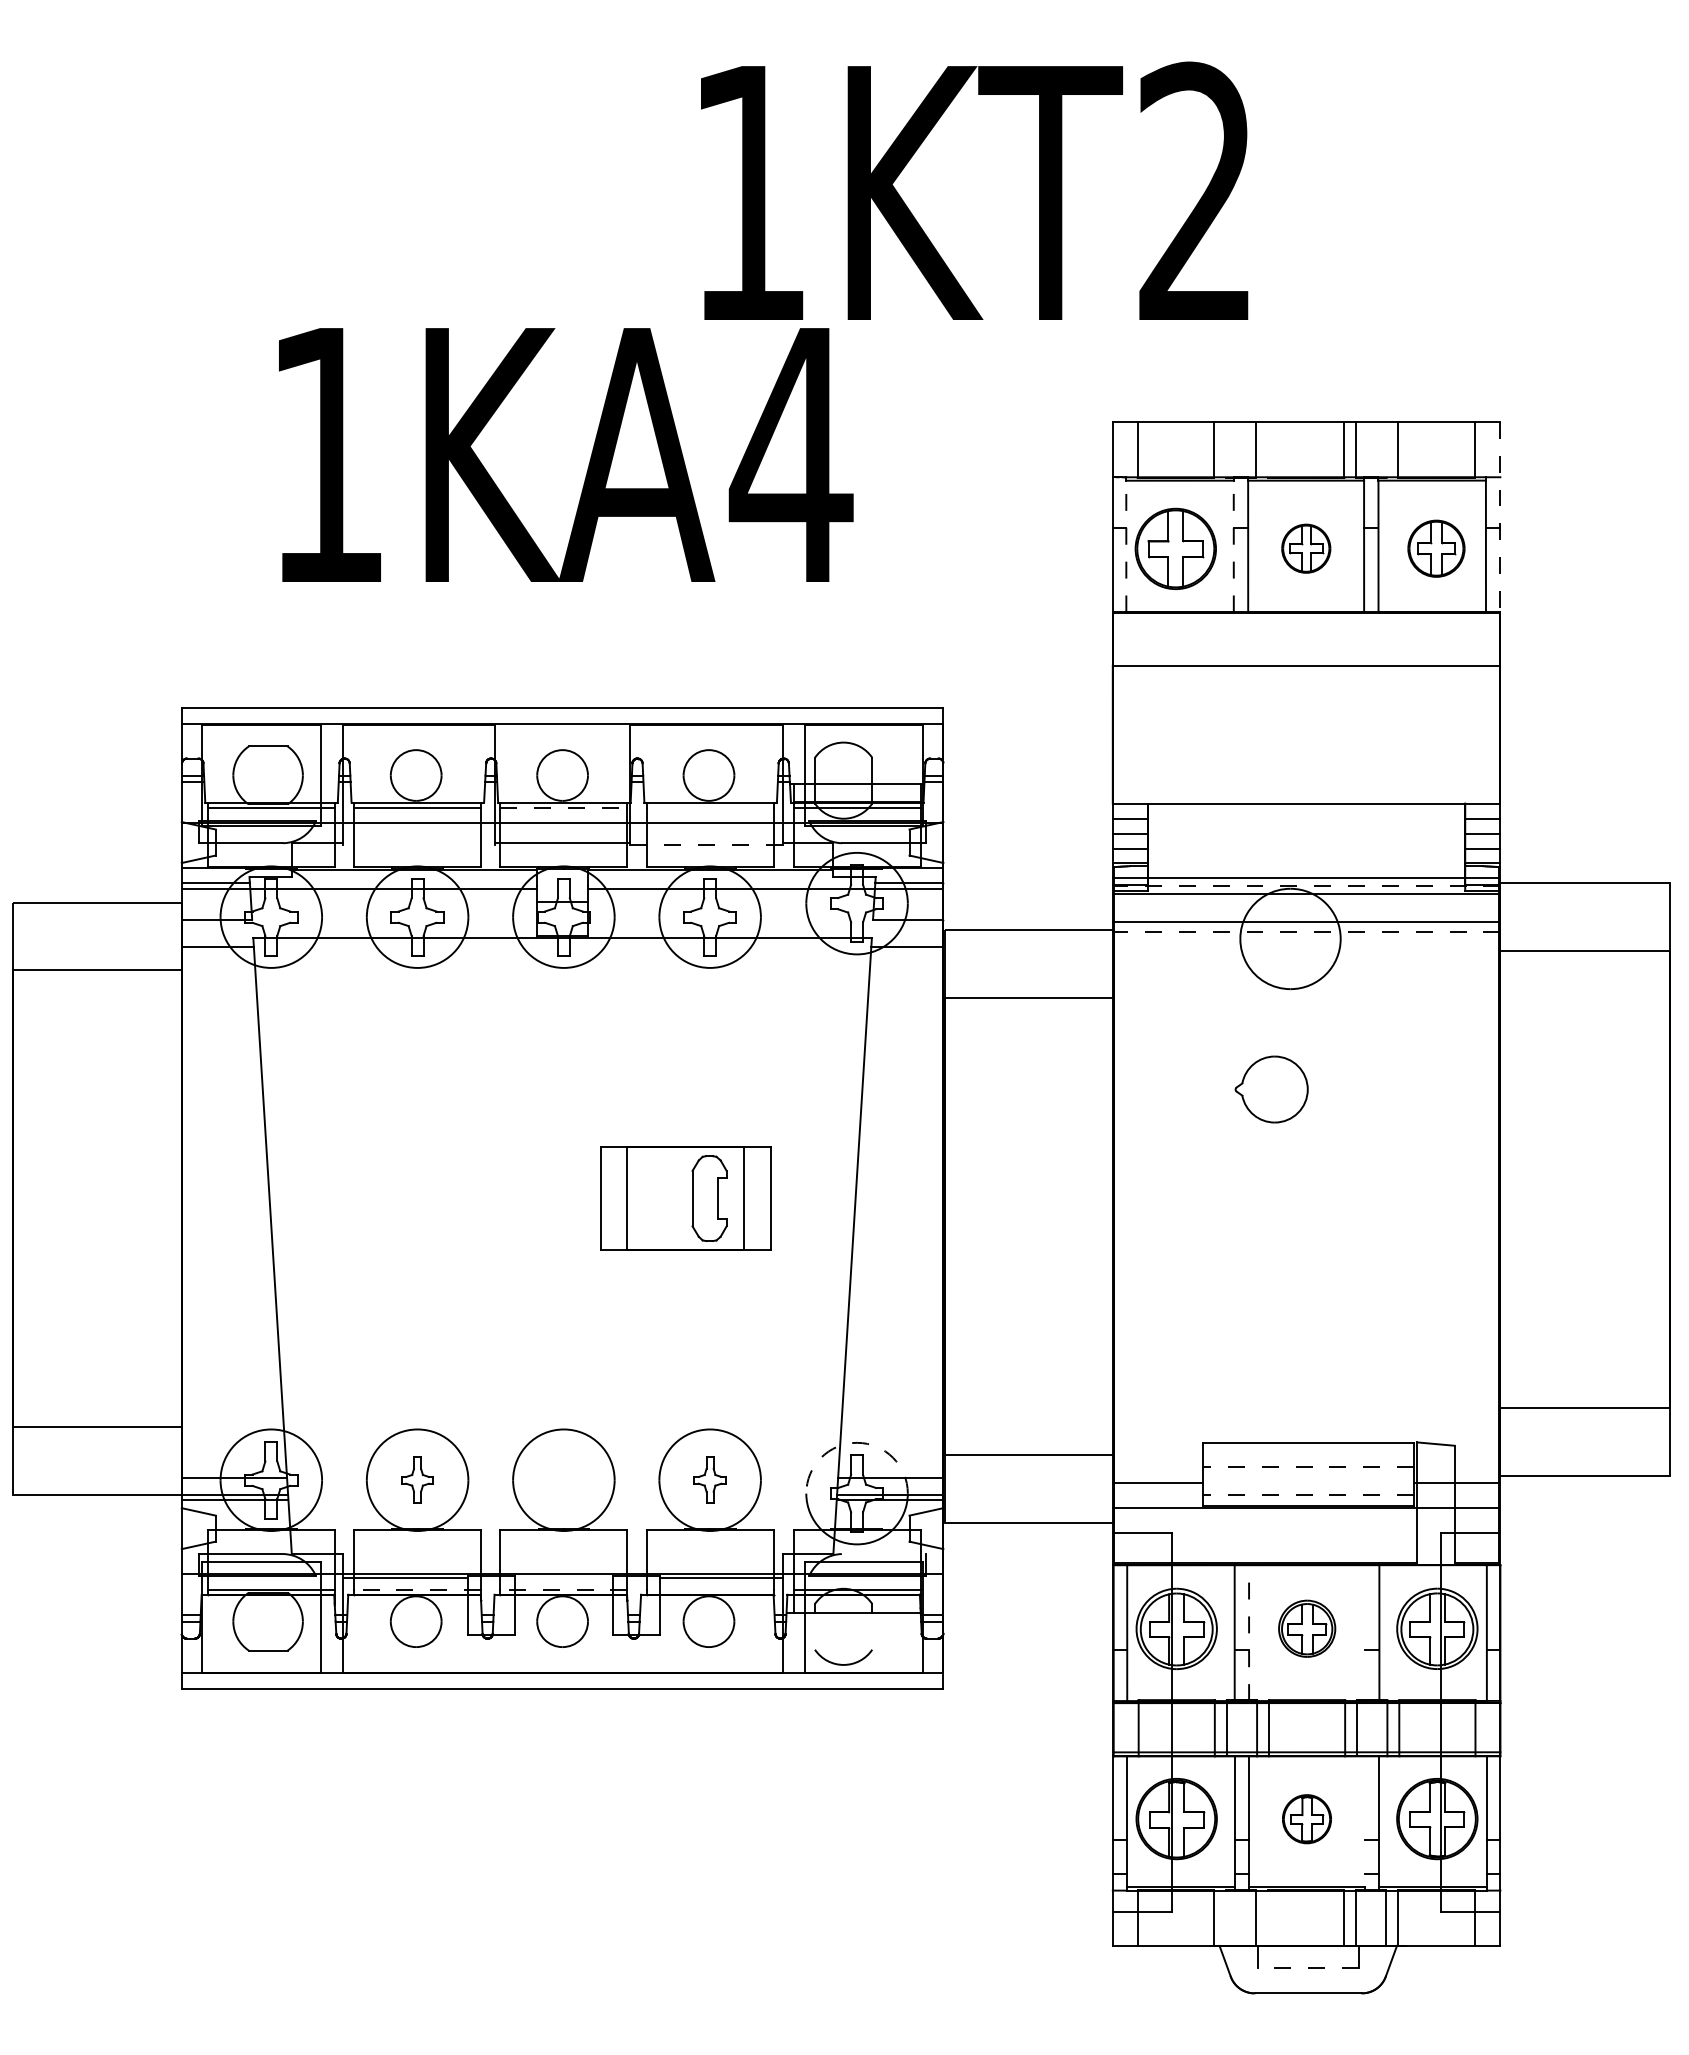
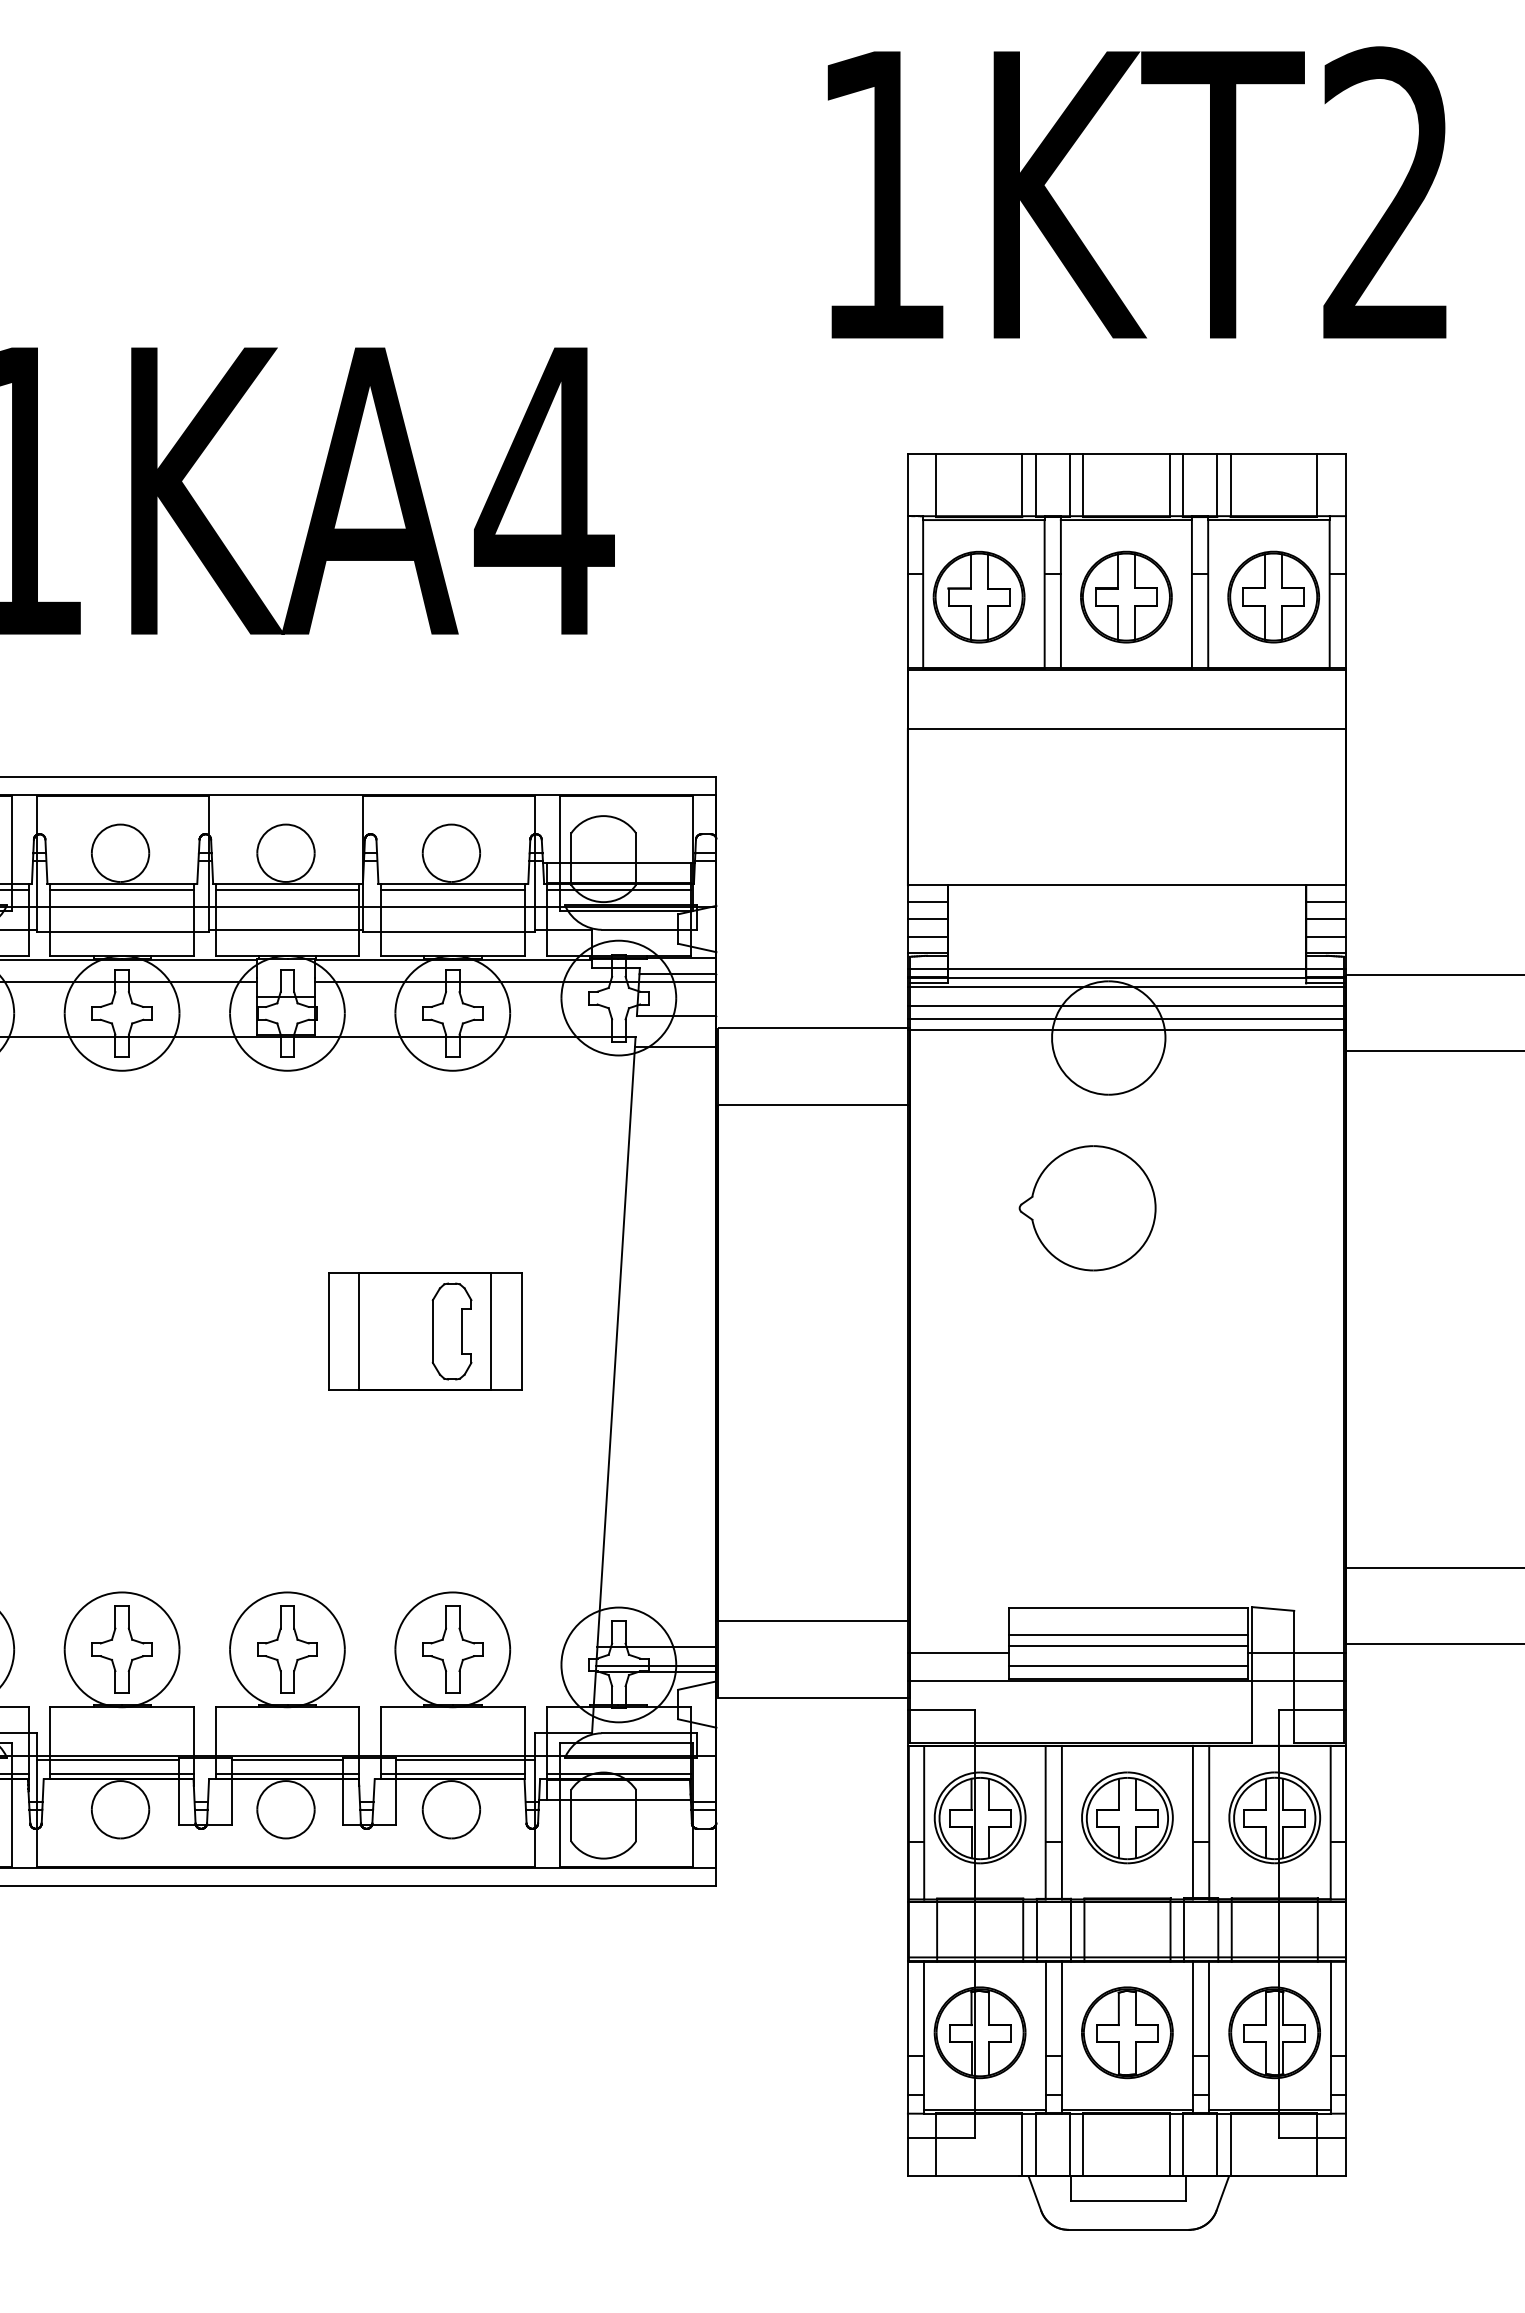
text: (974, 190) -> (1137, 192), moved
line: (1225, 449) -> (1035, 484), added
line: (1268, 449) -> (1083, 484), added
line: (1386, 449) -> (1217, 484), added
line: (1500, 517) -> (1346, 561), dashed -> solid
line: (1126, 546) -> (923, 594), dashed -> solid
line: (1233, 546) -> (1044, 594), dashed -> solid
part: (1306, 548) -> (1126, 596), size x1.67
part: (1436, 548) -> (1273, 596), size x1.43
line: (564, 807) -> (288, 889), dashed -> solid
line: (709, 807) -> (452, 889), added
line: (418, 844) -> (123, 931), added
line: (705, 844) -> (447, 931), dashed -> solid
line: (1306, 885) -> (1126, 977), dashed -> solid
line: (1306, 911) -> (1126, 1006), added
line: (1306, 931) -> (1126, 1029), dashed -> solid
part: (1271, 1089) -> (1087, 1208), size x1.67
arc: (857, 1442) -> (619, 1607), dashed -> solid
line: (1308, 1467) -> (1129, 1635), dashed -> solid
line: (1308, 1477) -> (1129, 1646), added
part: (417, 1480) -> (121, 1650), size x1.67
part: (563, 1480) -> (287, 1650), added
part: (709, 1480) -> (452, 1650), size x1.67
line: (1308, 1494) -> (1129, 1665), dashed -> solid
line: (883, 1554) -> (648, 1733), added
line: (563, 1577) -> (287, 1759), added
line: (417, 1589) -> (121, 1773), dashed -> solid
line: (563, 1589) -> (287, 1773), dashed -> solid
line: (709, 1589) -> (452, 1773), added
part: (1307, 1628) -> (1127, 1817), size x1.43
line: (814, 1631) -> (570, 1820), added
line: (872, 1631) -> (636, 1820), added
line: (1249, 1633) -> (1062, 1823), dashed -> solid
line: (1364, 1633) -> (1192, 1823), added
part: (1306, 1819) -> (1126, 2033), size x1.67
line: (1364, 1821) -> (1192, 2035), added
line: (1225, 1917) -> (1035, 2144), added
line: (1268, 1917) -> (1083, 2144), added
line: (1308, 1967) -> (1129, 2200), dashed -> solid

